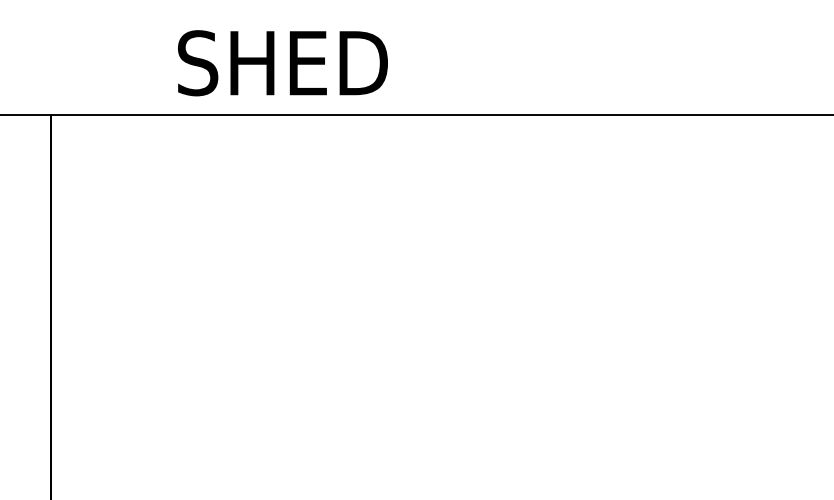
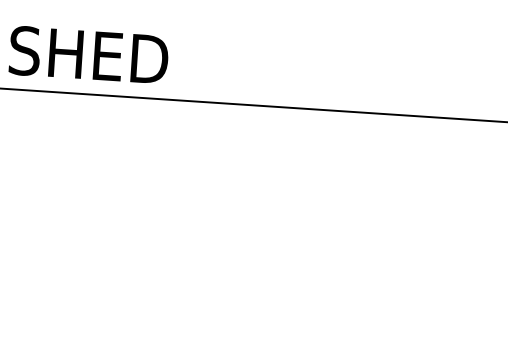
text: (282, 63) -> (88, 55), moved

